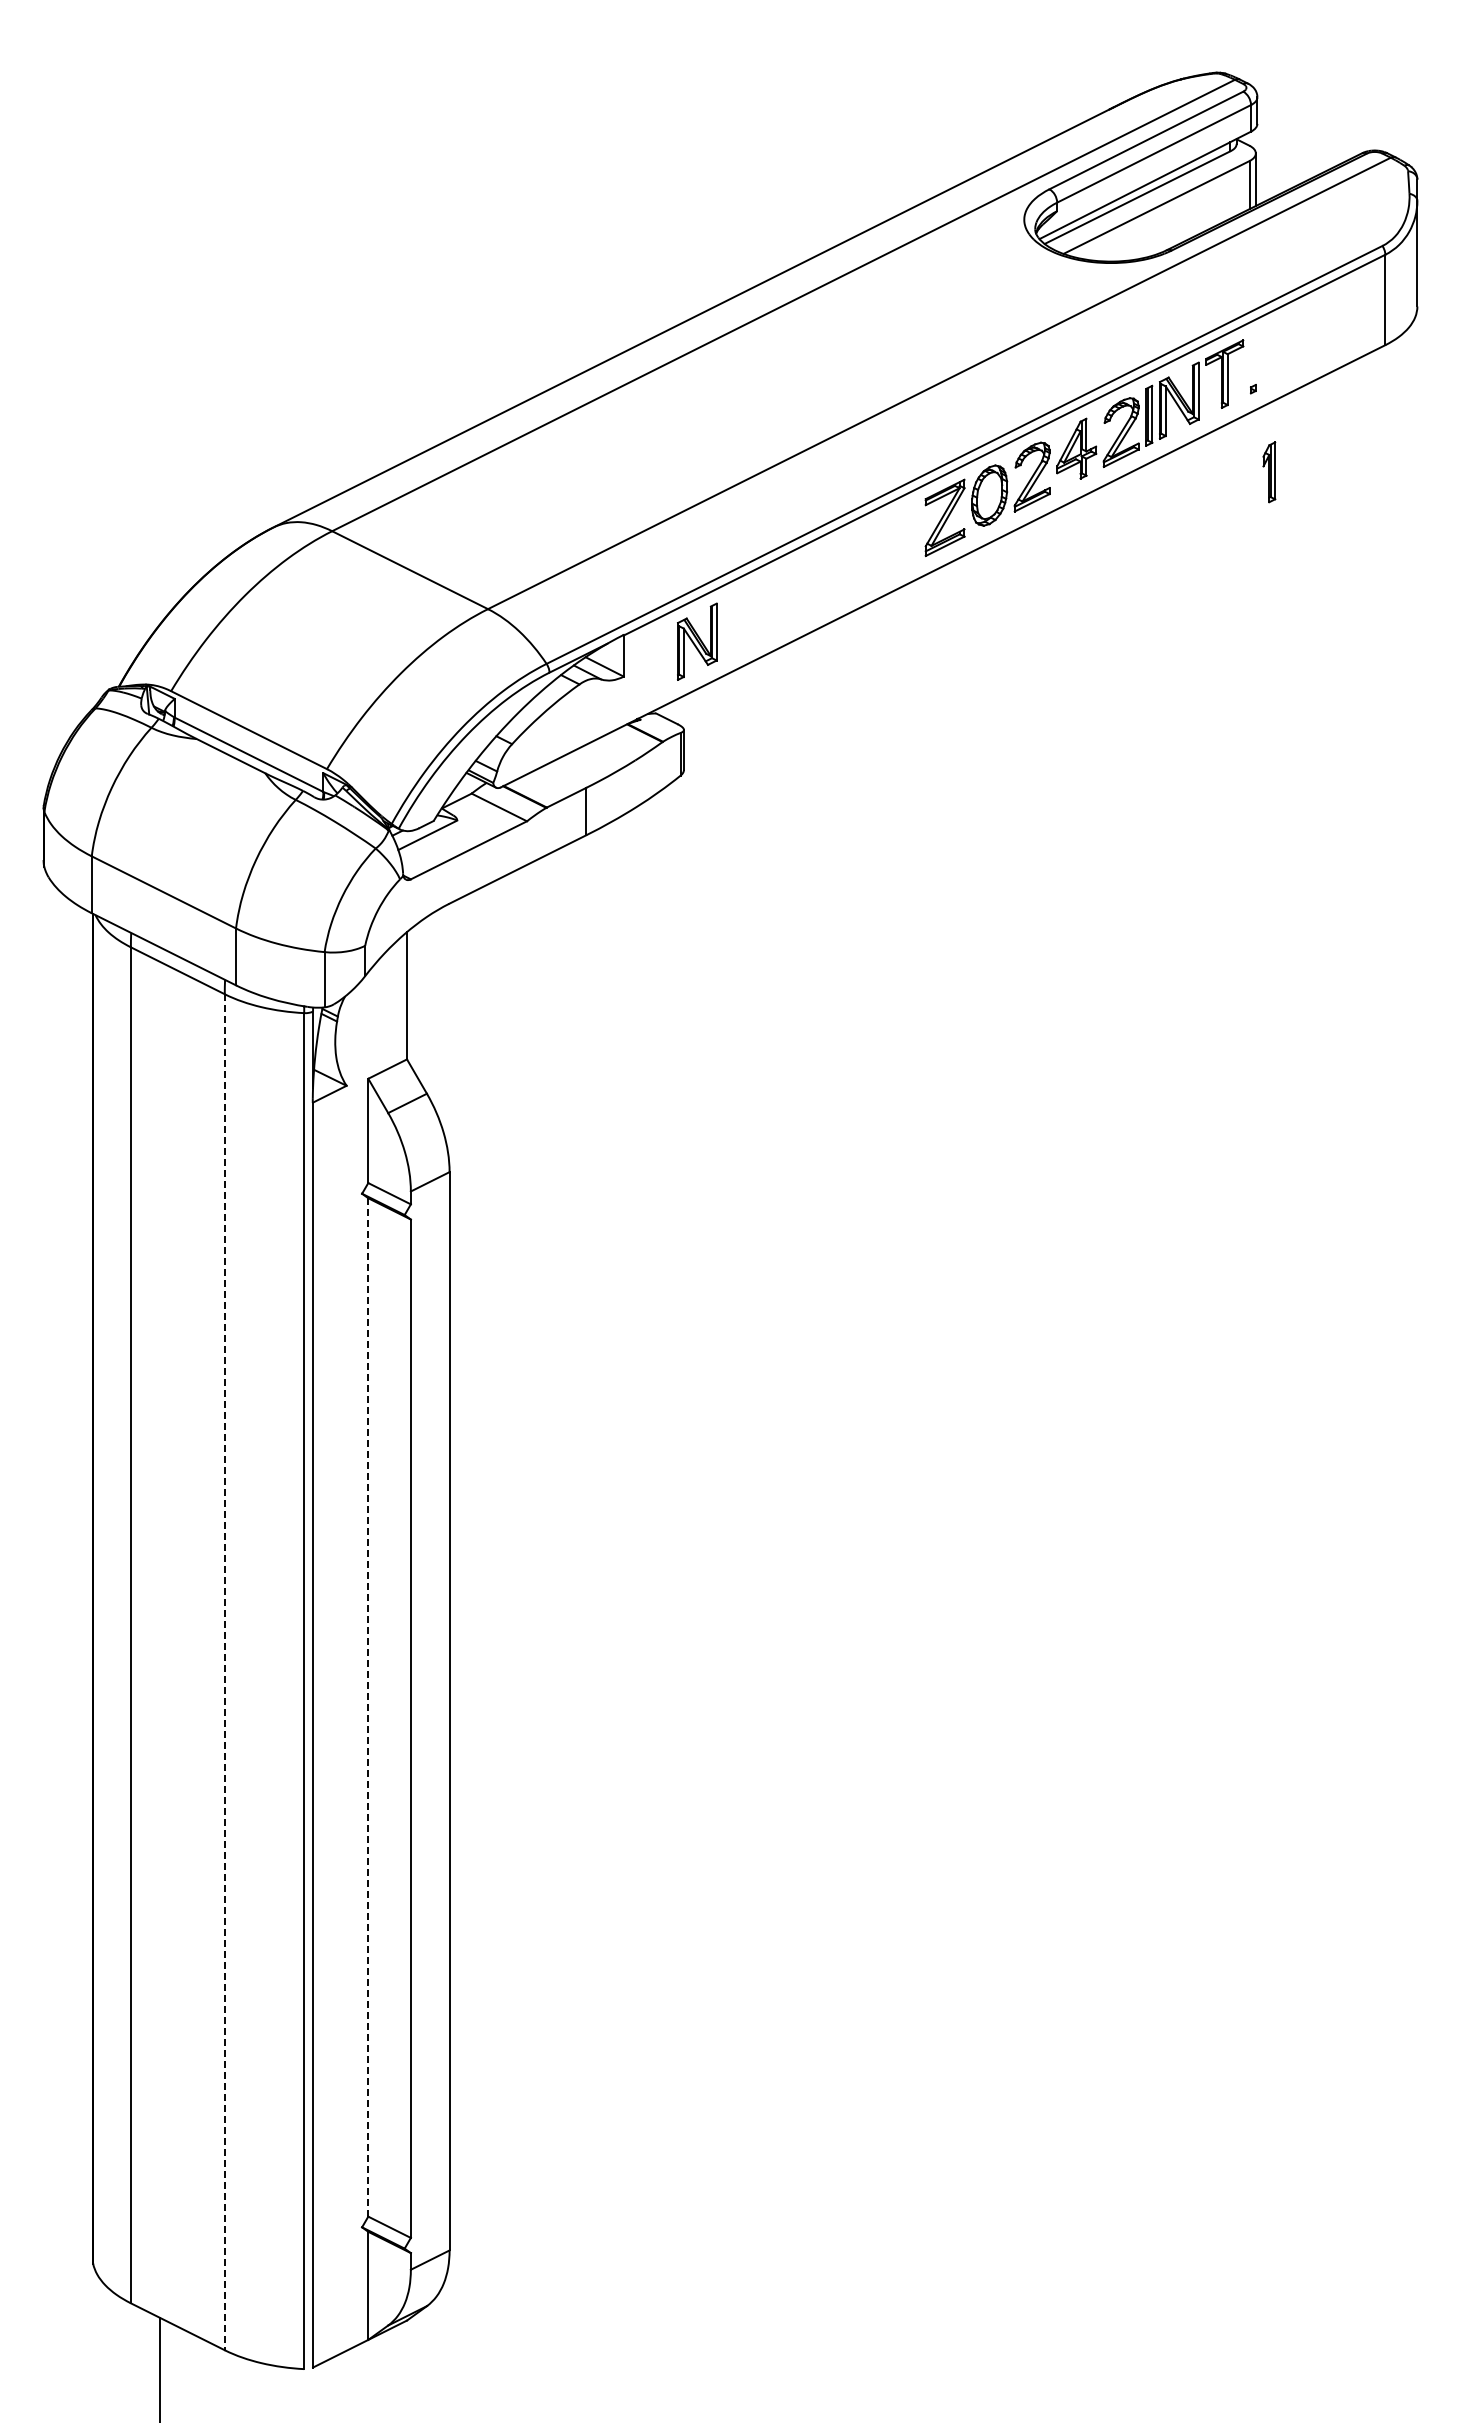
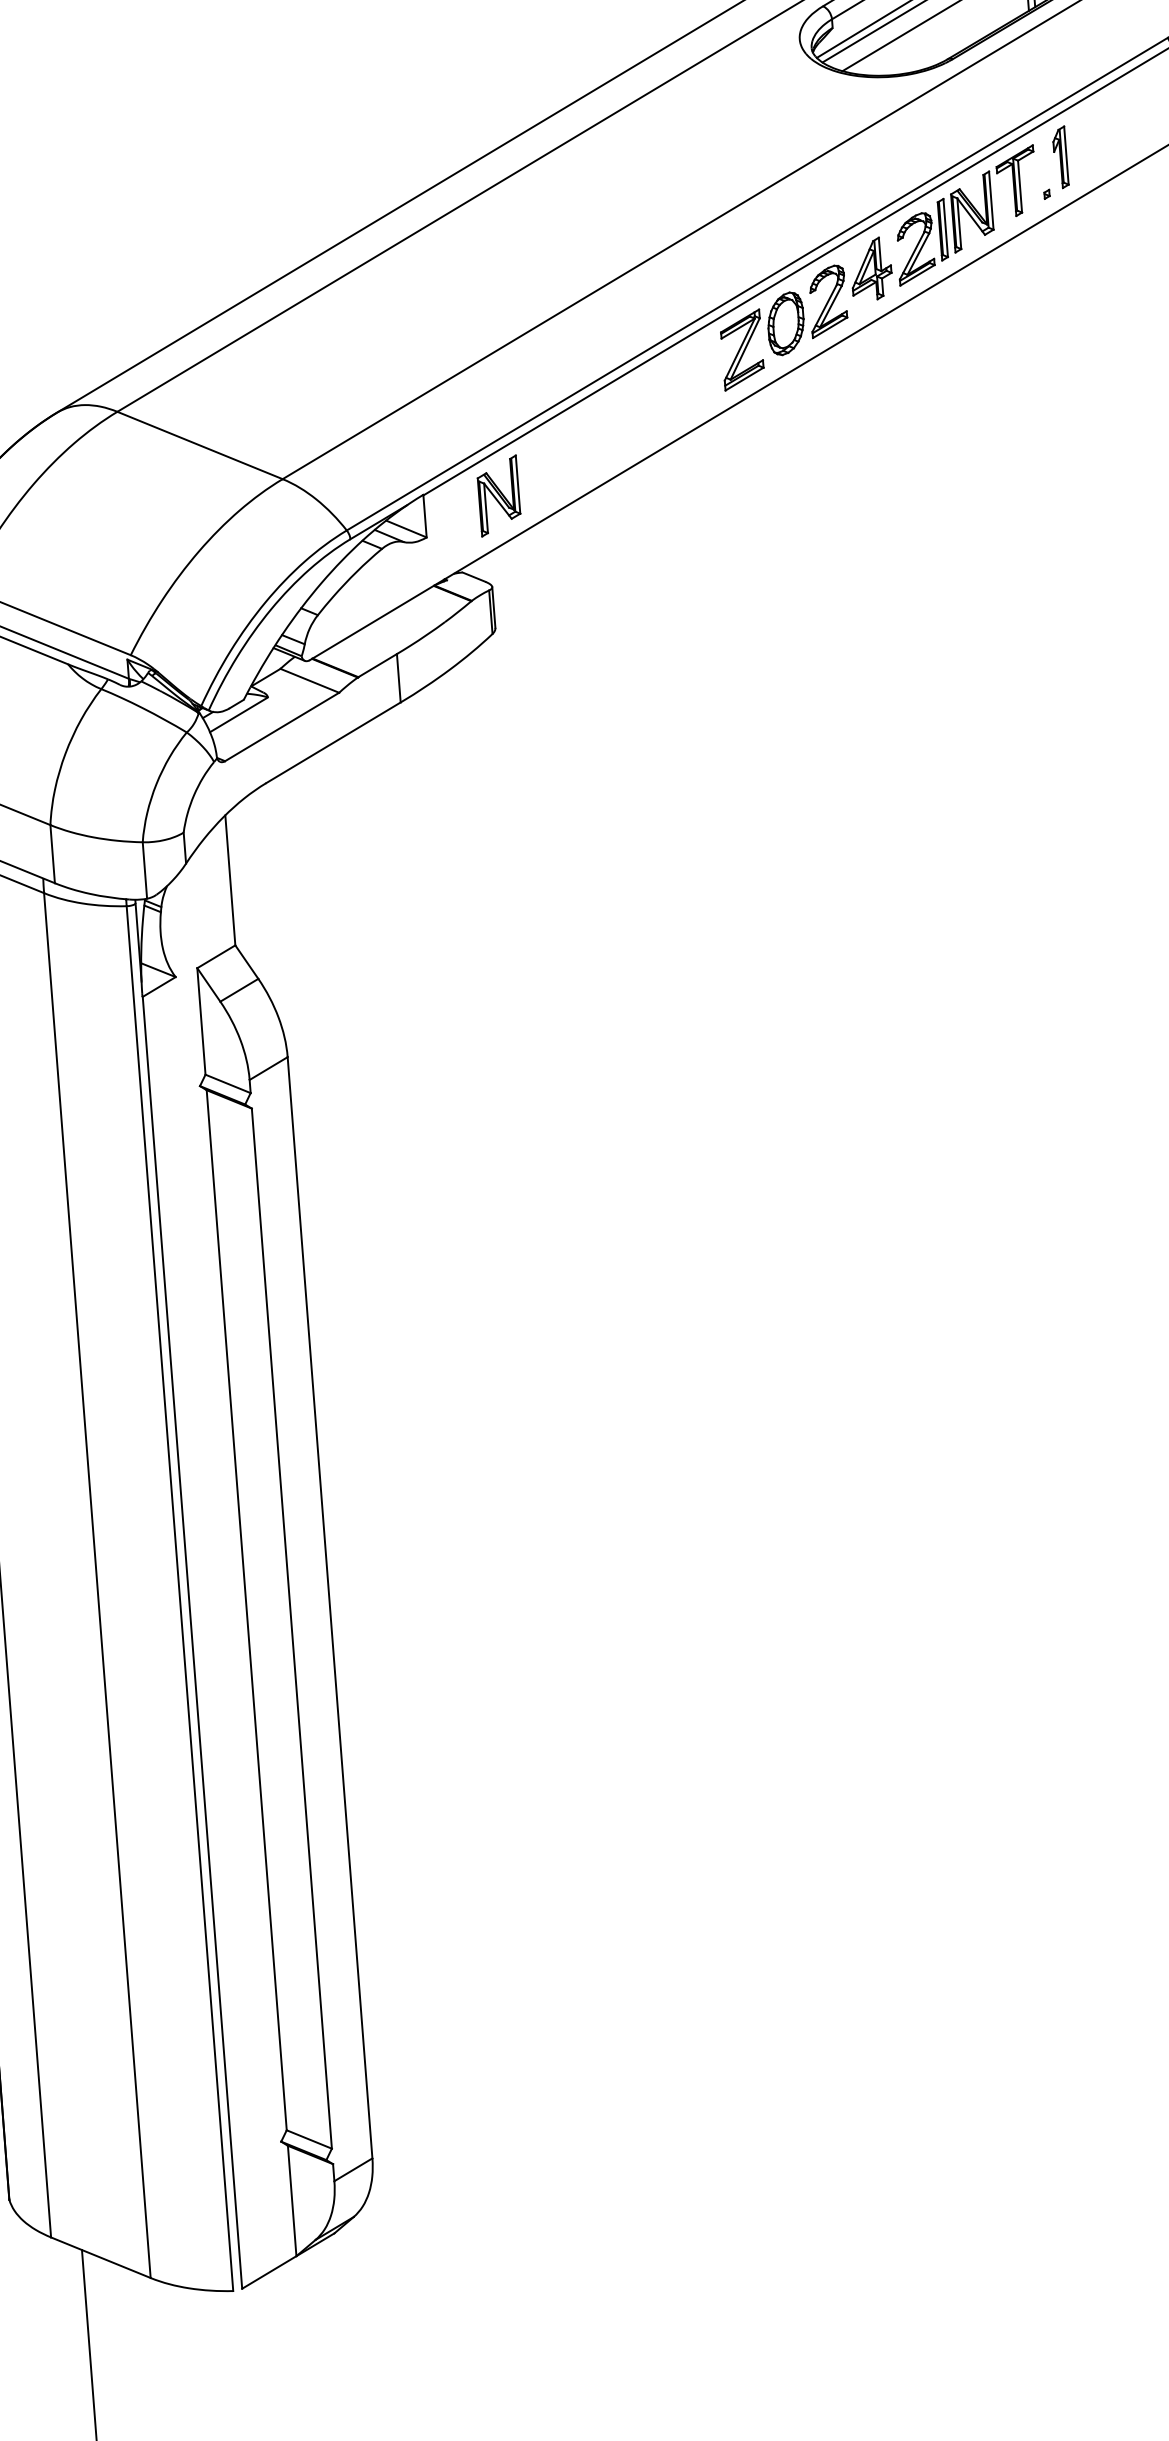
part: (1269, 472) -> (1060, 157), moved
line: (224, 1672) -> (97, 1585), dashed -> solid
line: (368, 1706) -> (246, 1609), dashed -> solid

